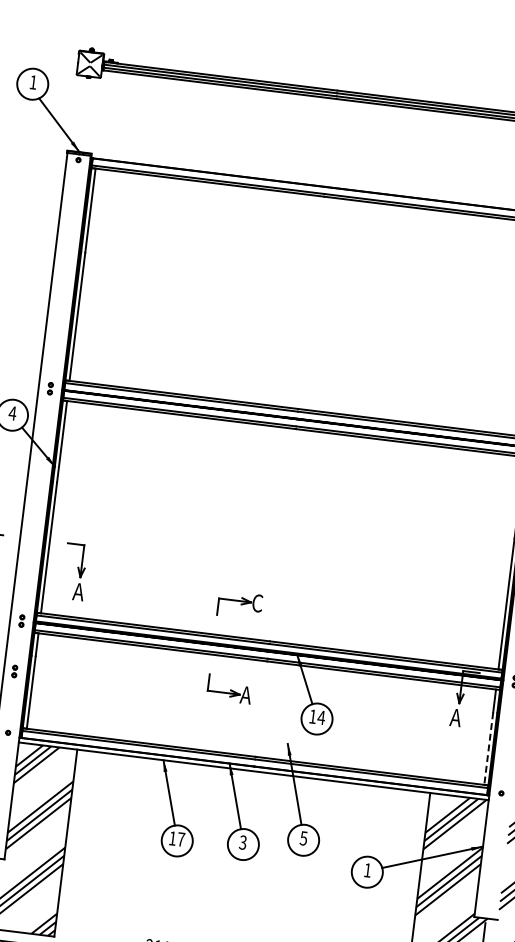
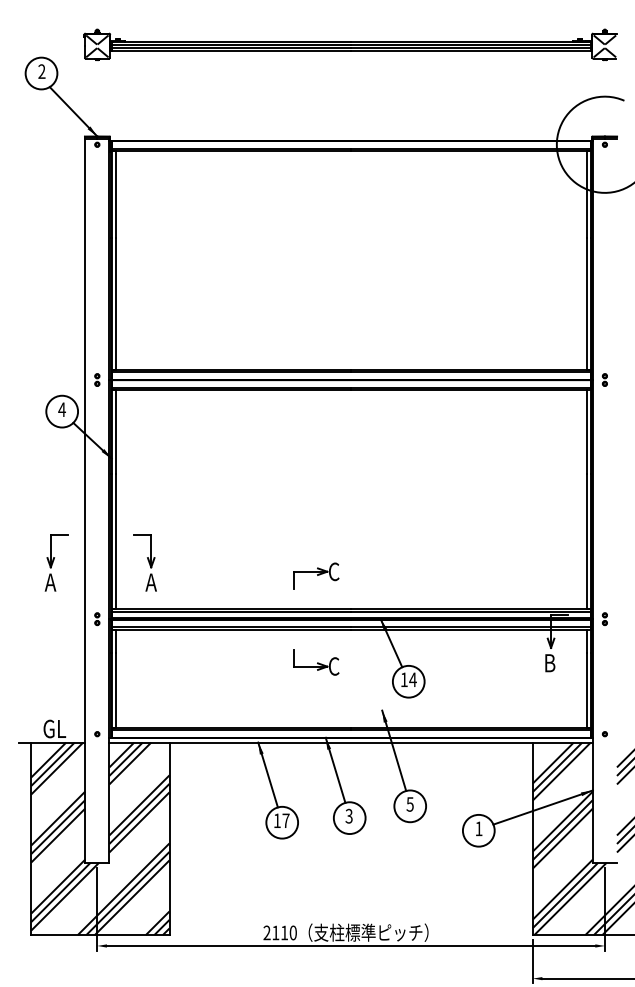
text: (32, 82) -> (41, 71), 1 -> 2
part: (14, 671) -> (96, 671), removed
text: (245, 695) -> (333, 666), A -> C
text: (455, 718) -> (549, 663), A -> B
line: (488, 748) -> (586, 690), dashed -> solid

